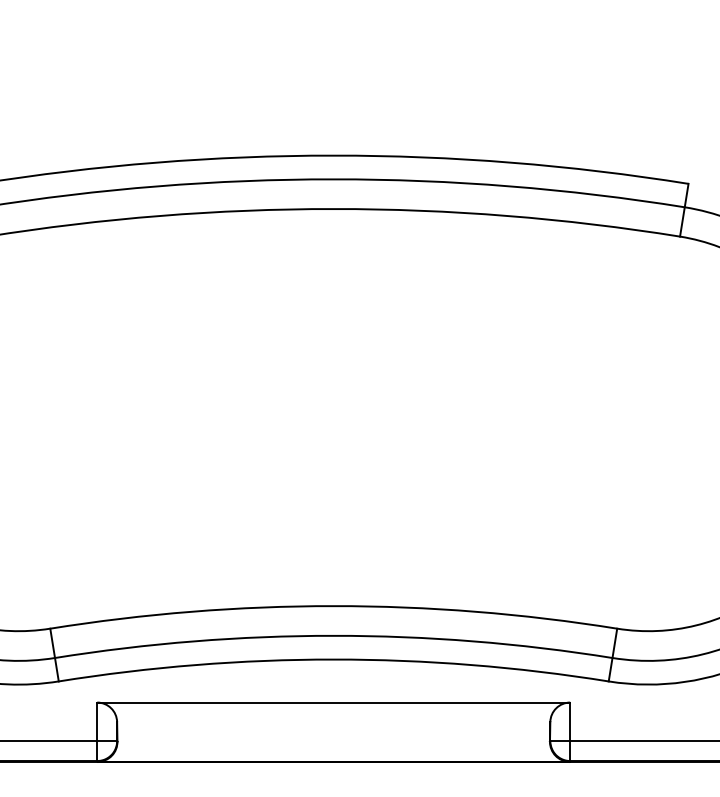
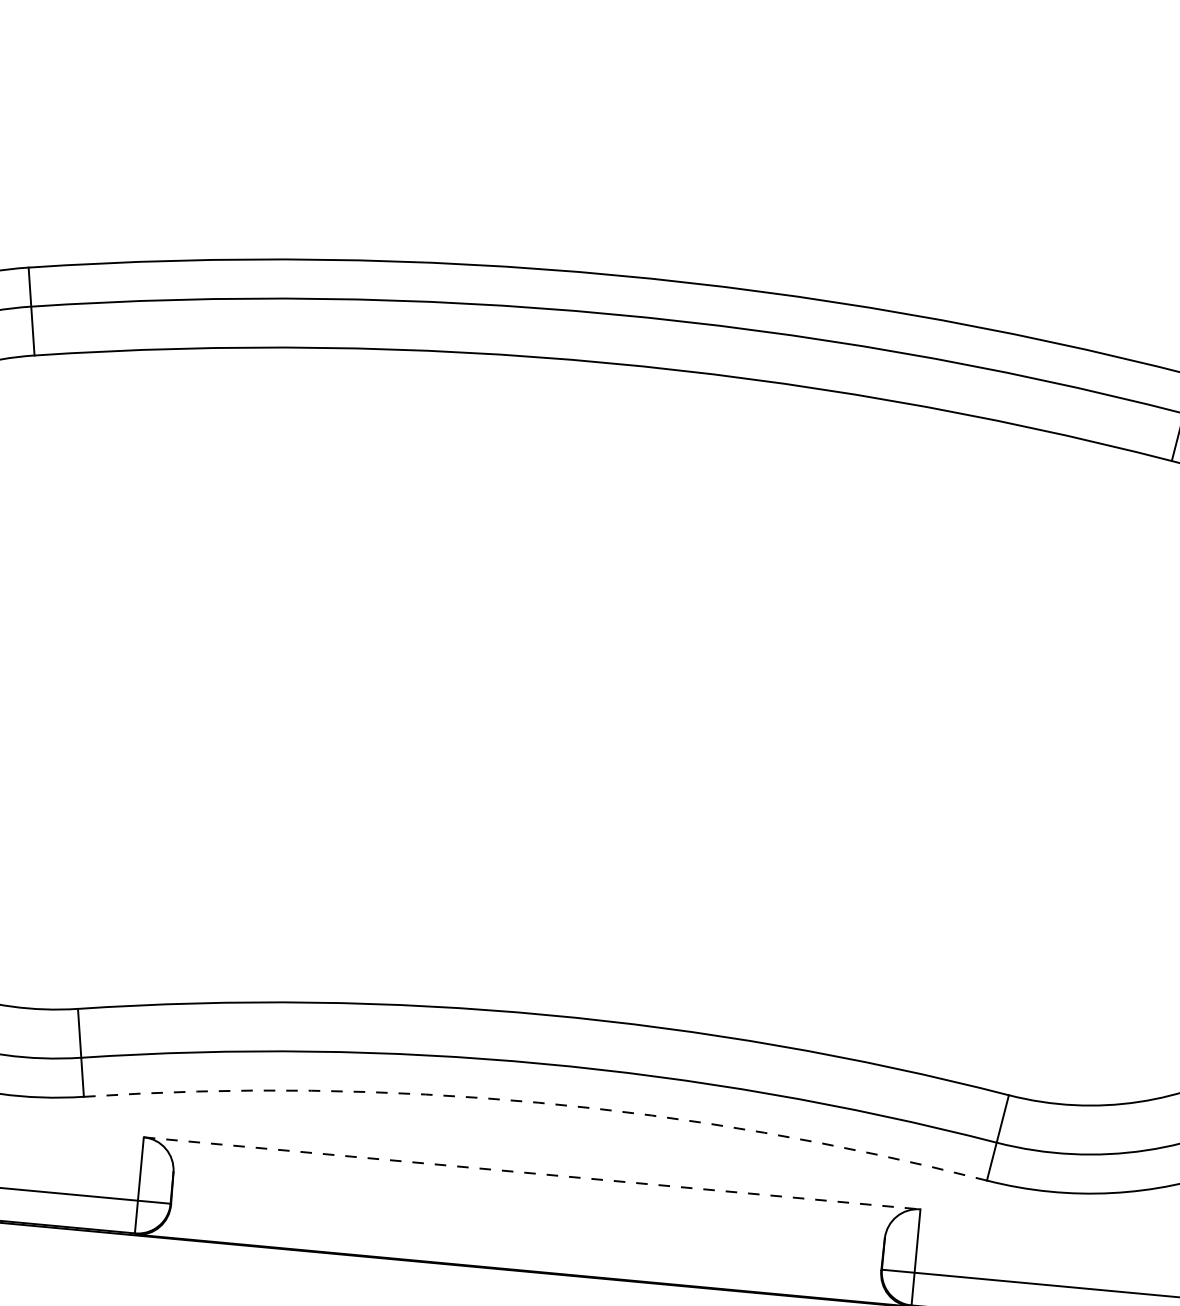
arc: (333, 659) -> (538, 1102), solid -> dashed
line: (334, 702) -> (533, 1173), solid -> dashed

